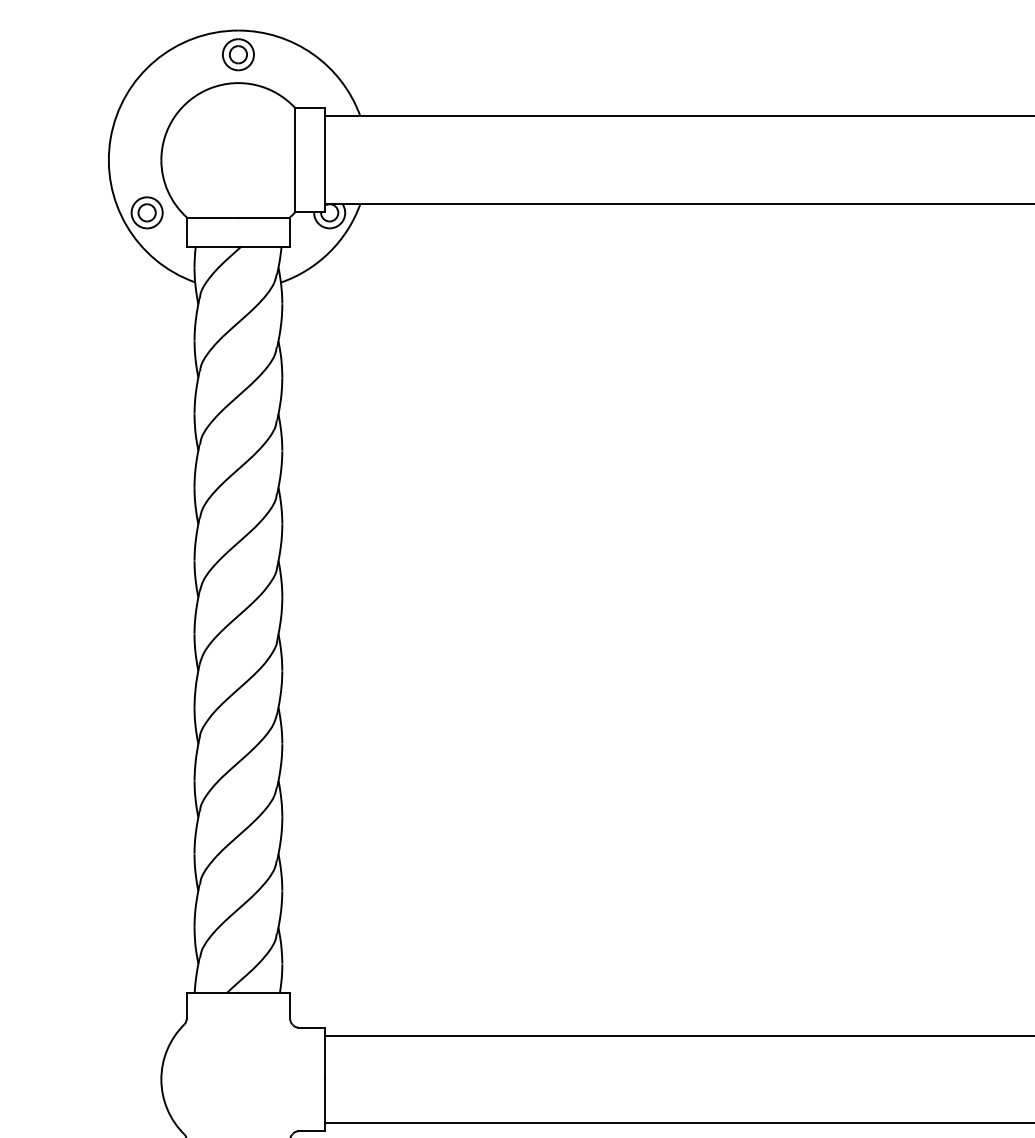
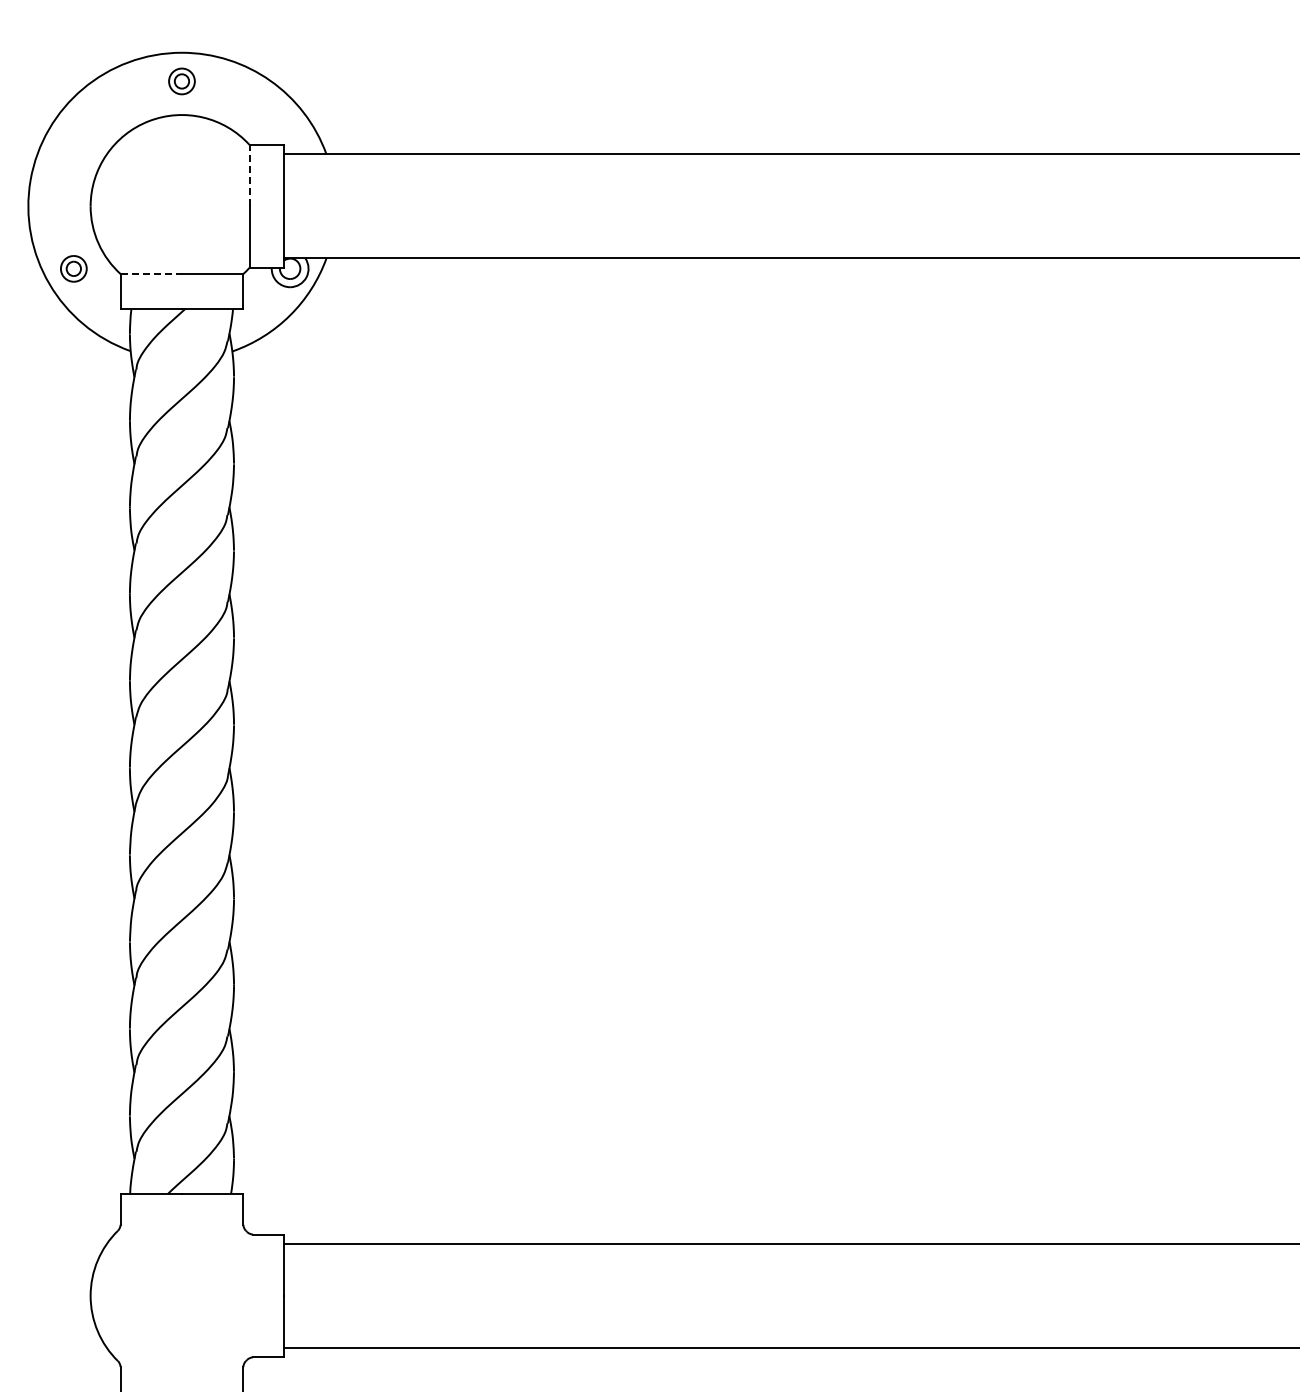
part: (238, 54) -> (181, 81), size x0.7
line: (295, 134) -> (249, 175), solid -> dashed
part: (146, 212) -> (73, 268), size x0.7
line: (213, 217) -> (152, 274), solid -> dashed

